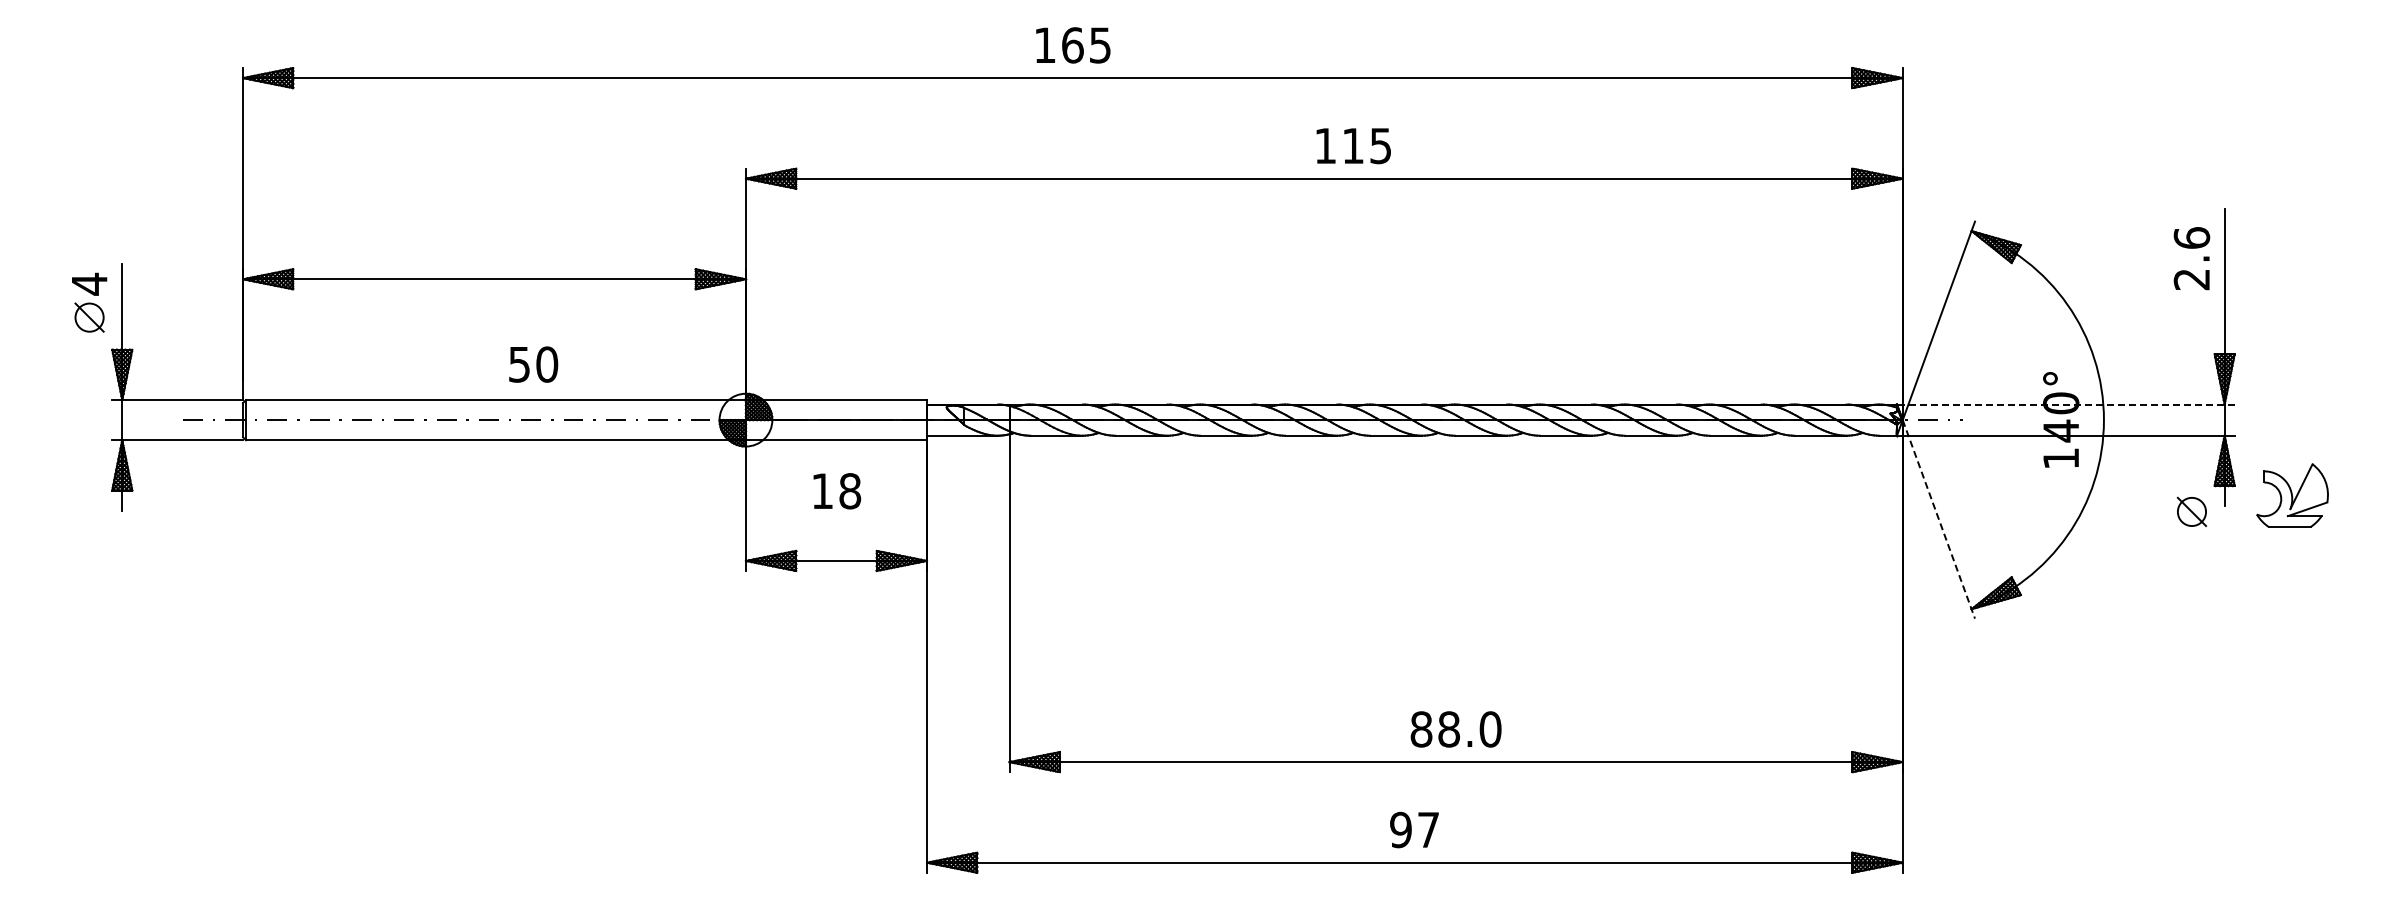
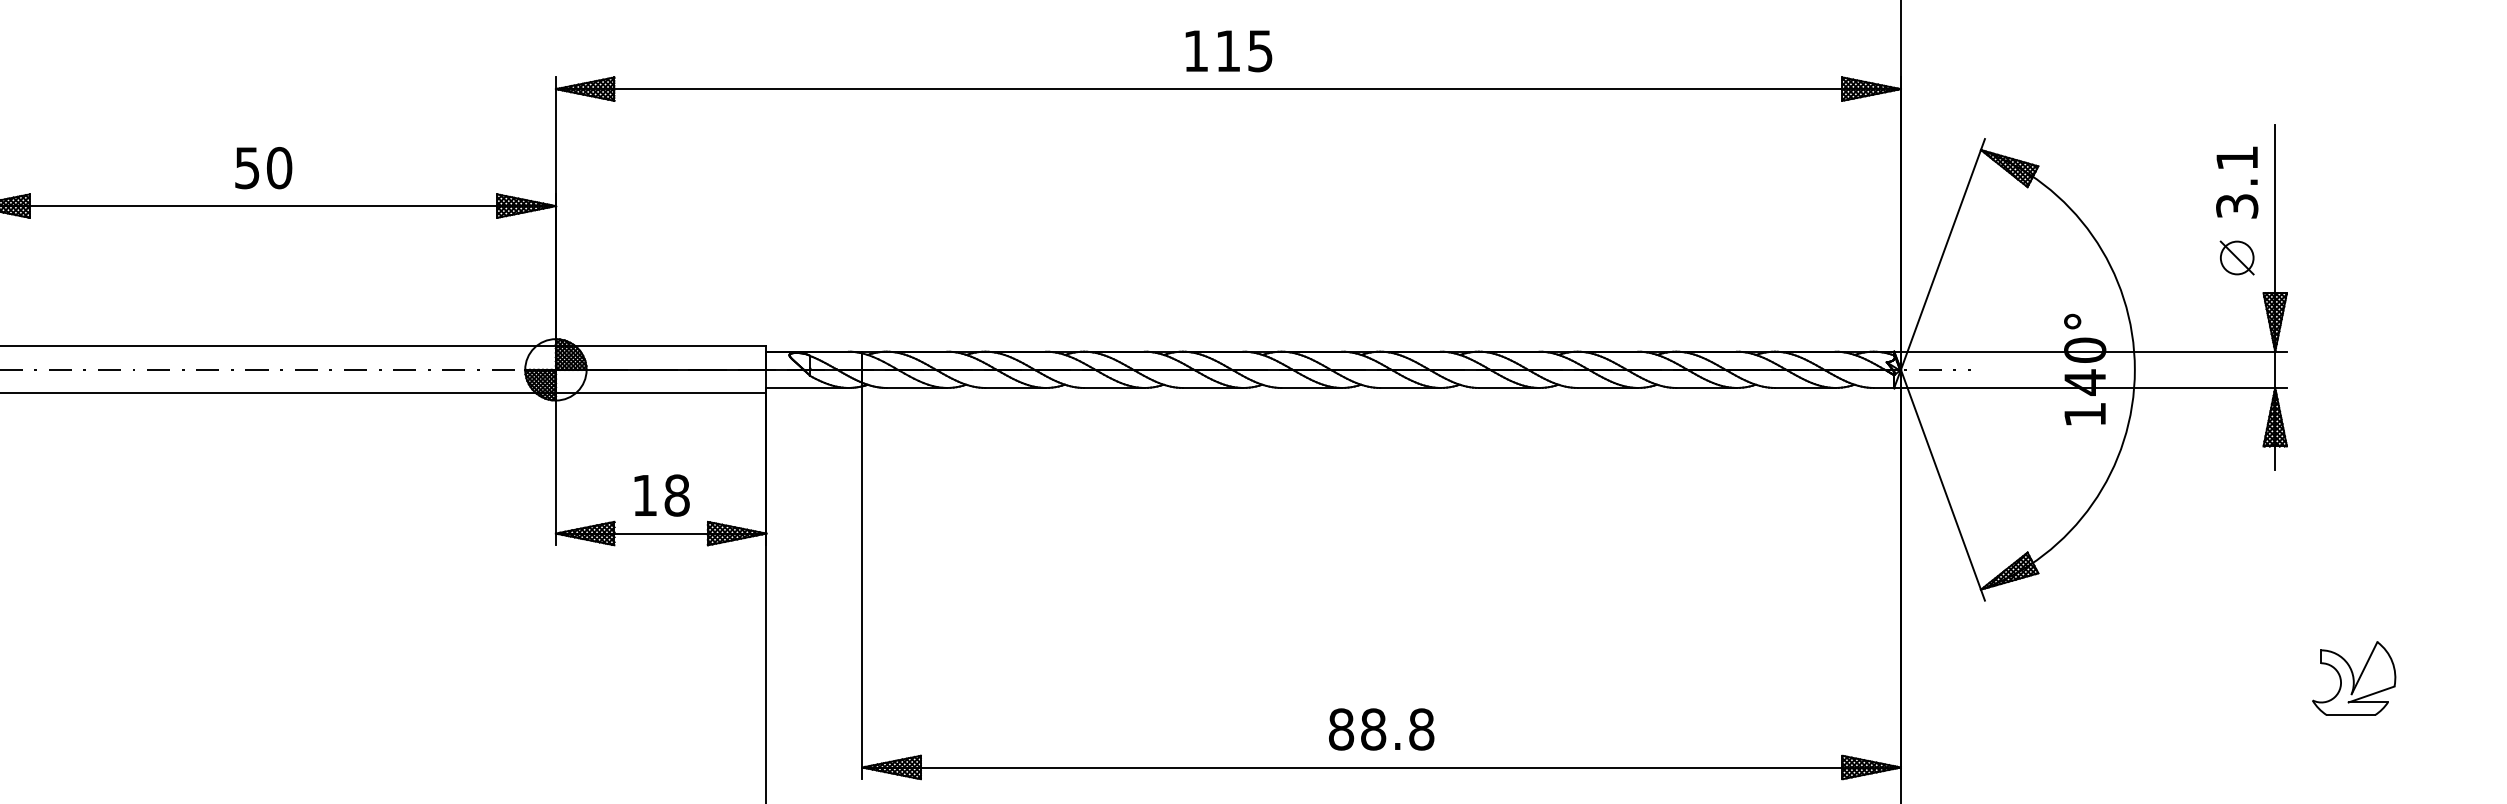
text: (1353, 146) -> (1228, 51), moved
text: (2191, 258) -> (2236, 181), 2.6 -> 3.1
text: (533, 364) -> (263, 167), moved
line: (2065, 404) -> (2090, 351), dashed -> solid
text: (837, 491) -> (662, 495), moved
part: (2292, 495) -> (2354, 678), moved
part: (2191, 511) -> (2236, 257), moved
line: (1938, 519) -> (1942, 485), dashed -> solid
text: (1490, 729) -> (1421, 729), 88.0 -> 88.8

